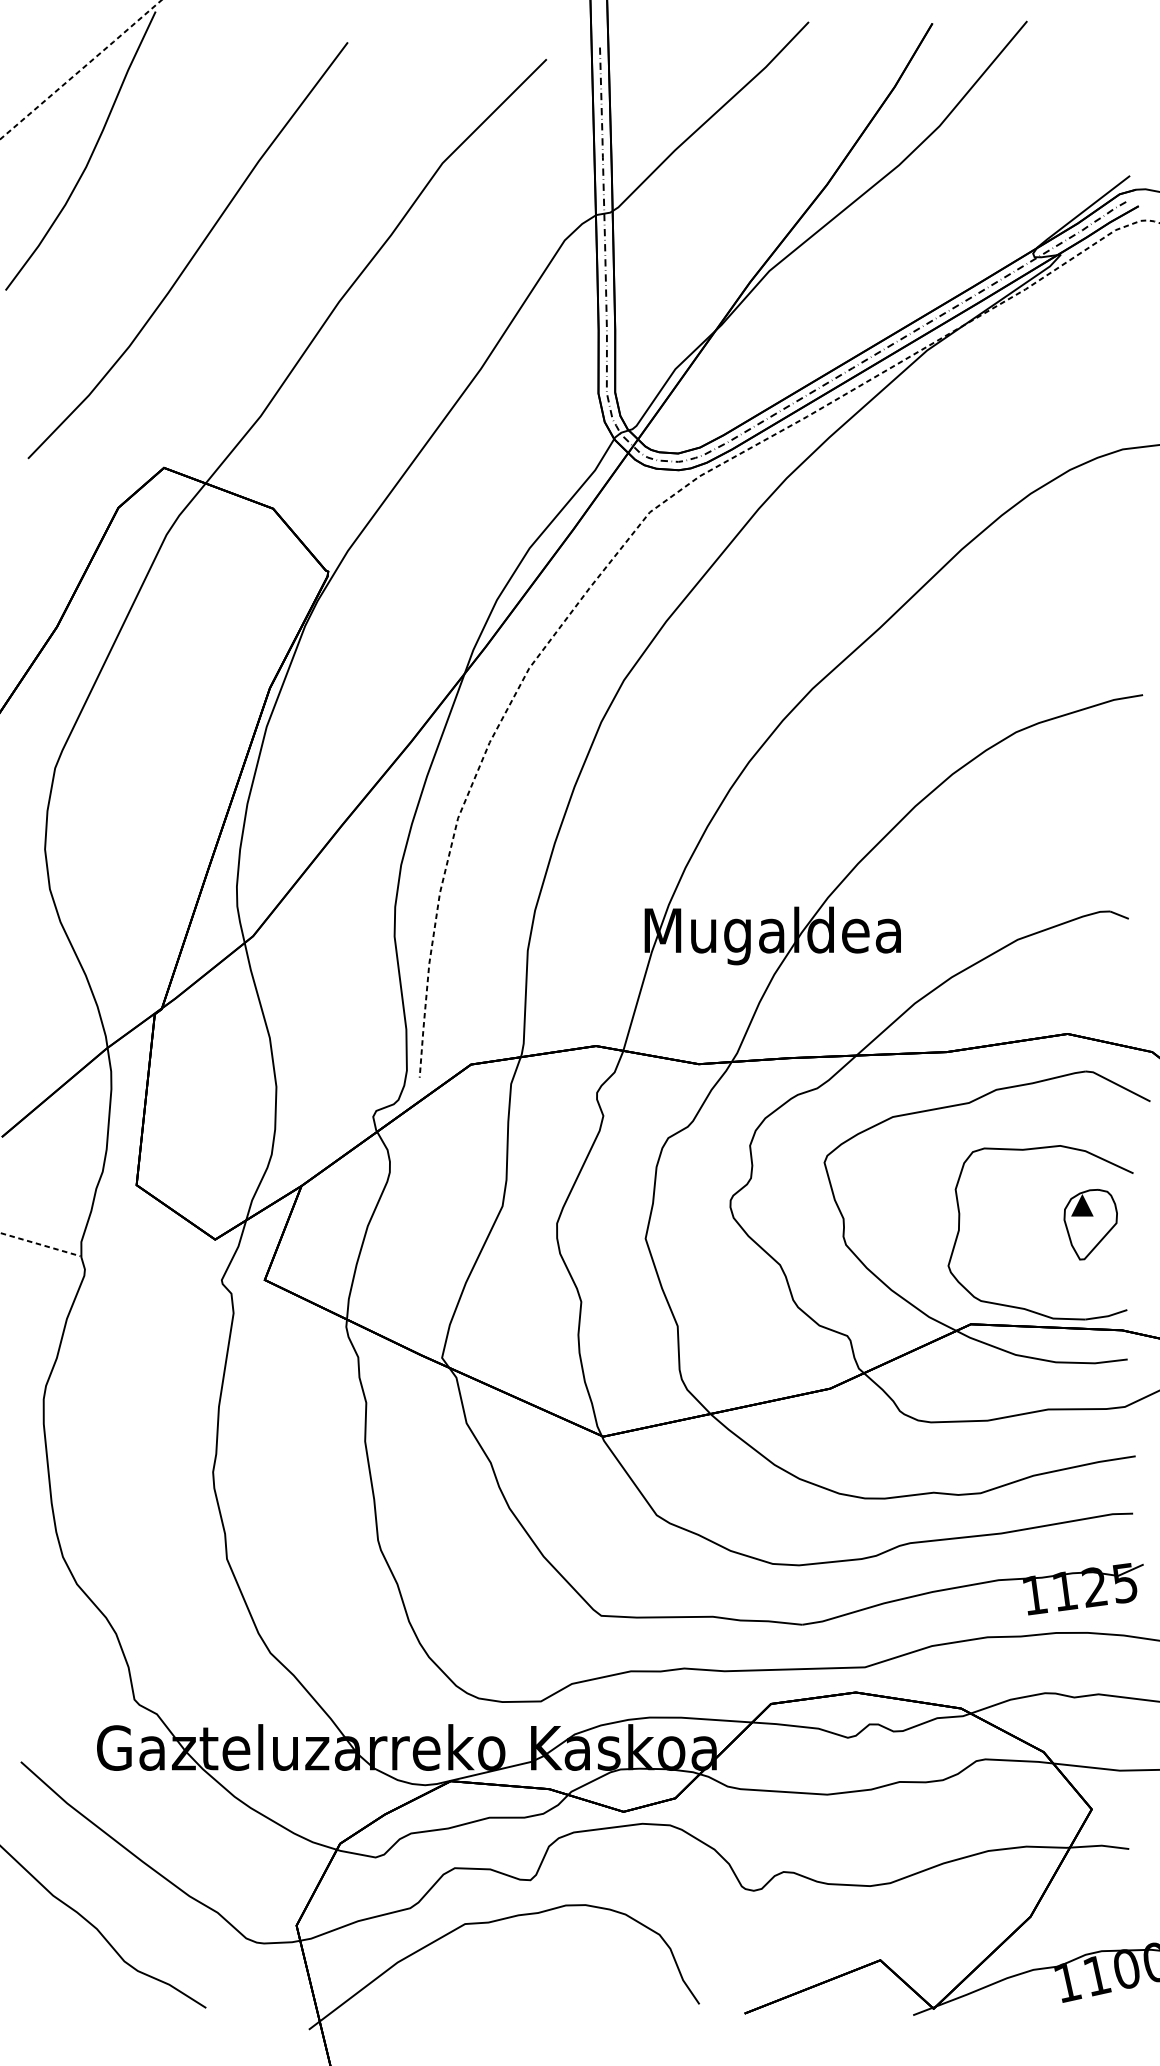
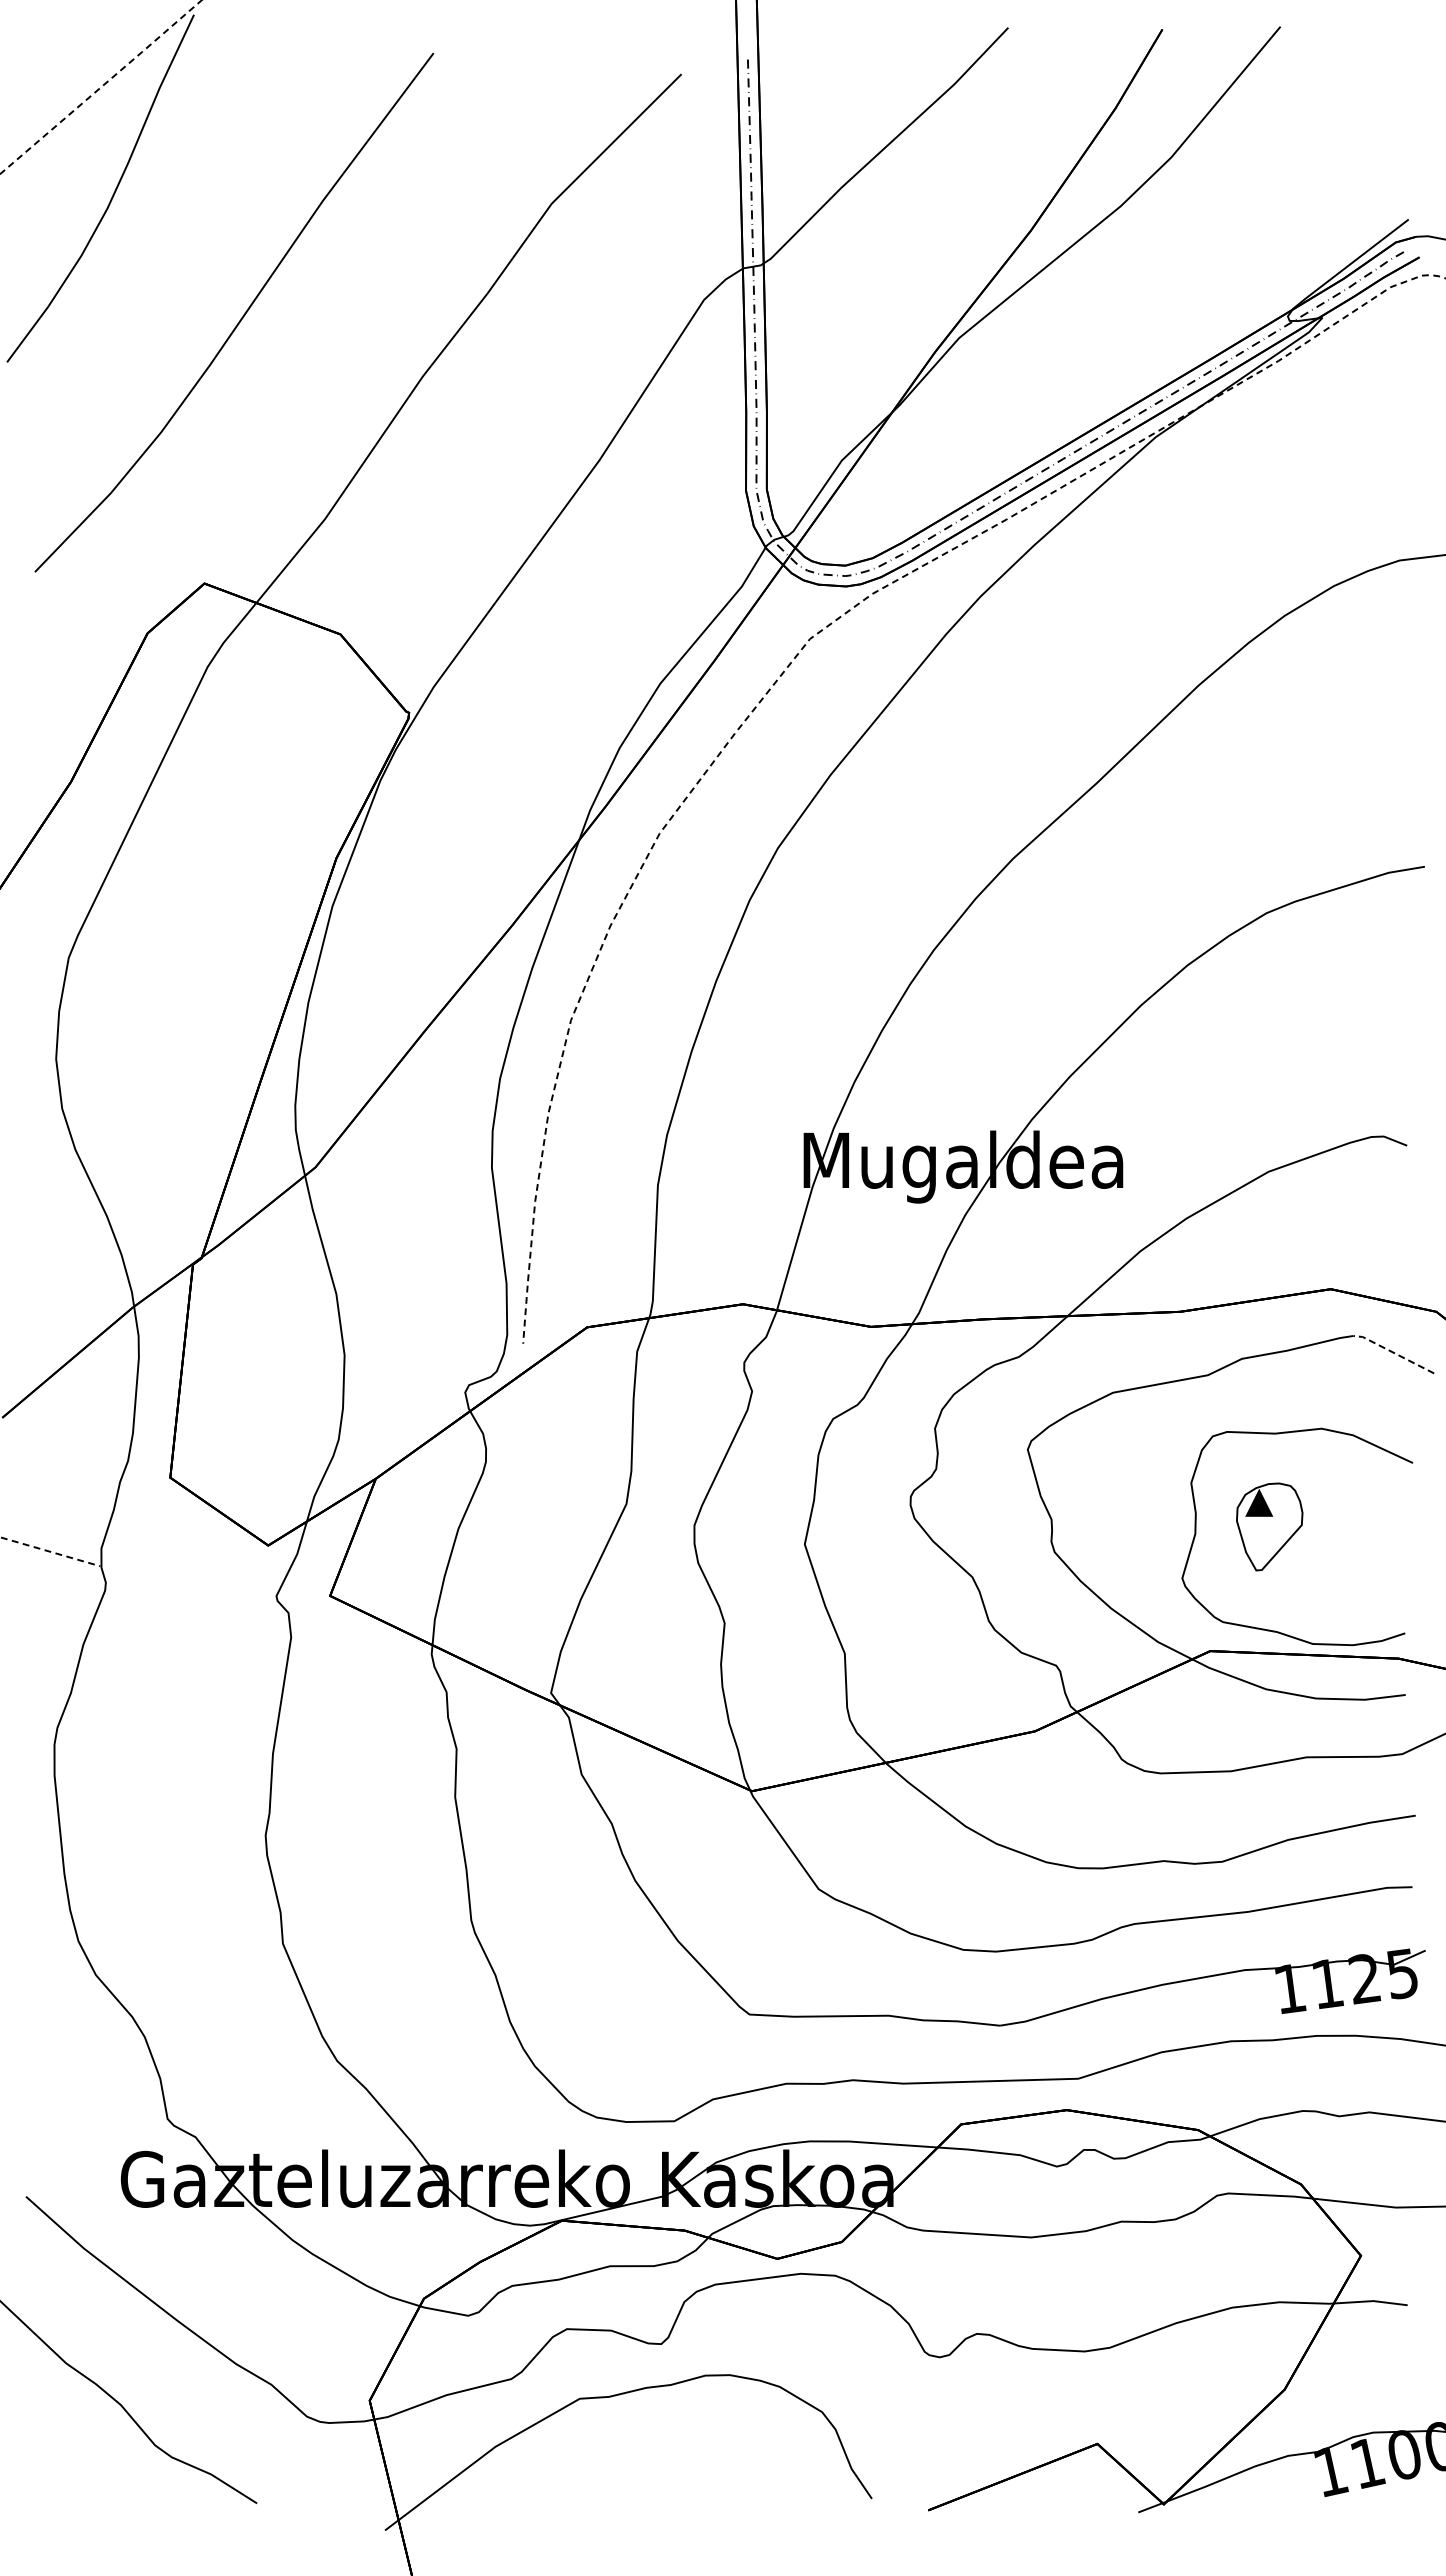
line: (1117, 1084) -> (1393, 1352), solid -> dashed
part: (1090, 1224) -> (1269, 1526), moved

